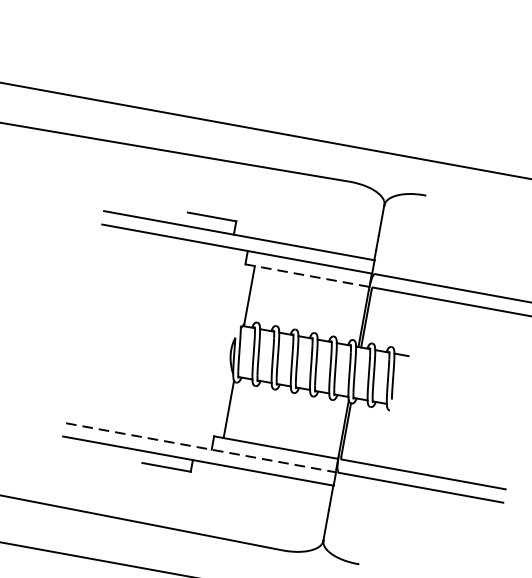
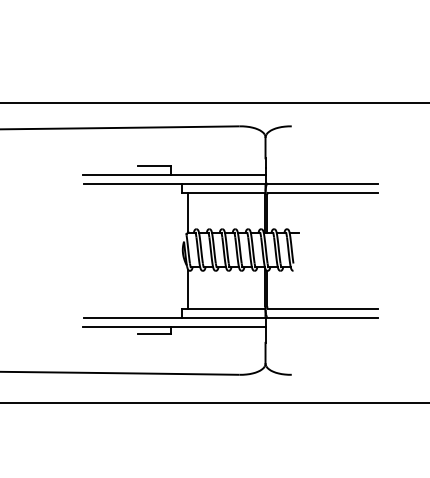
line: (307, 275) -> (223, 192), dashed -> solid
line: (200, 447) -> (174, 317), dashed -> solid

